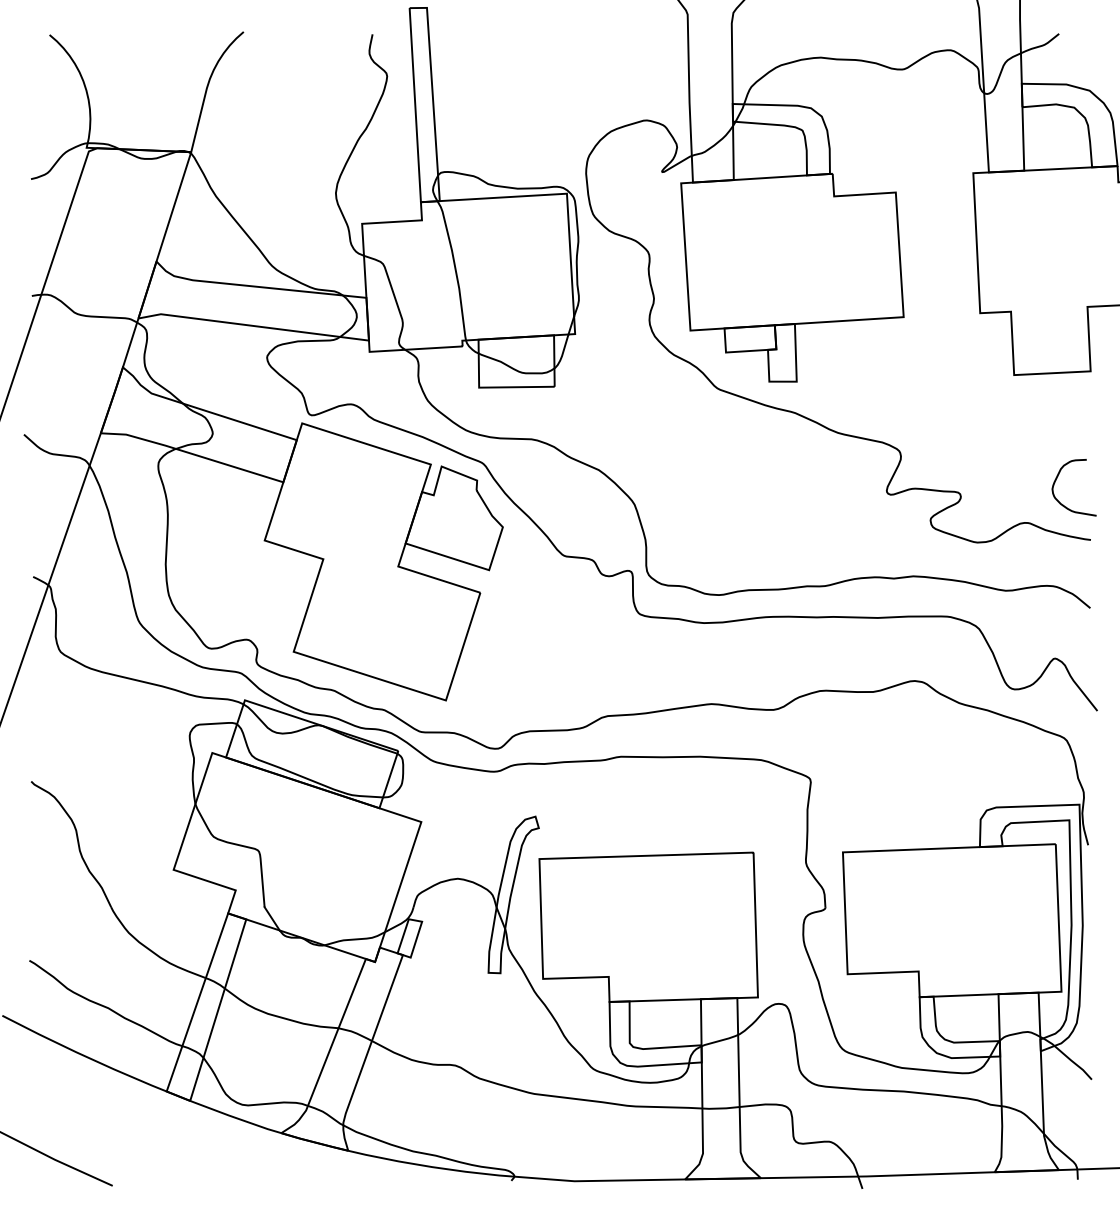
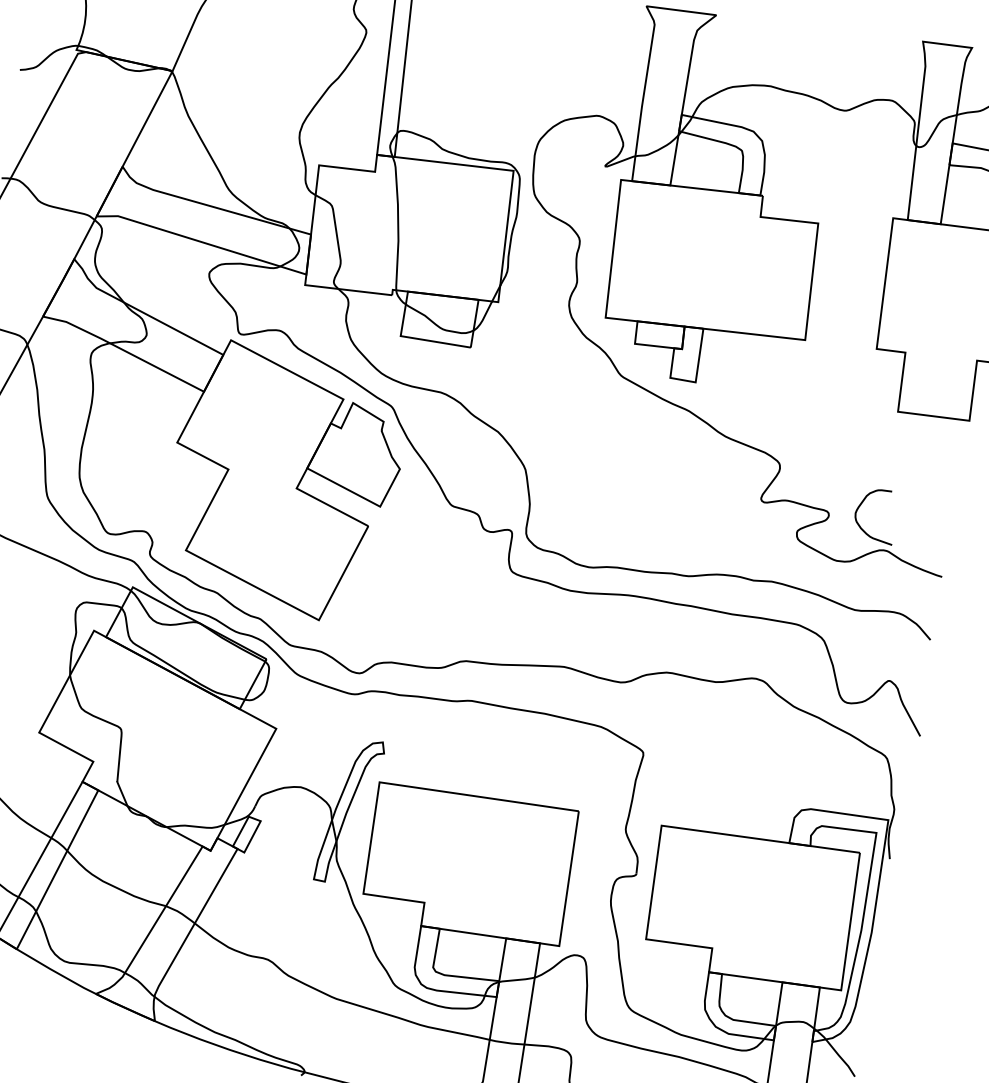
curve: (1057, 478) -> (862, 504), moved

